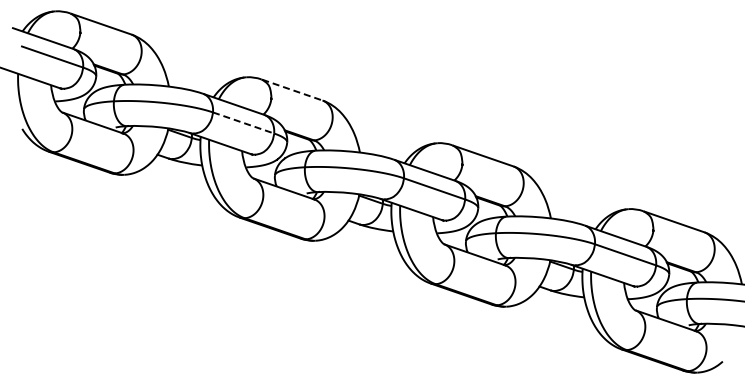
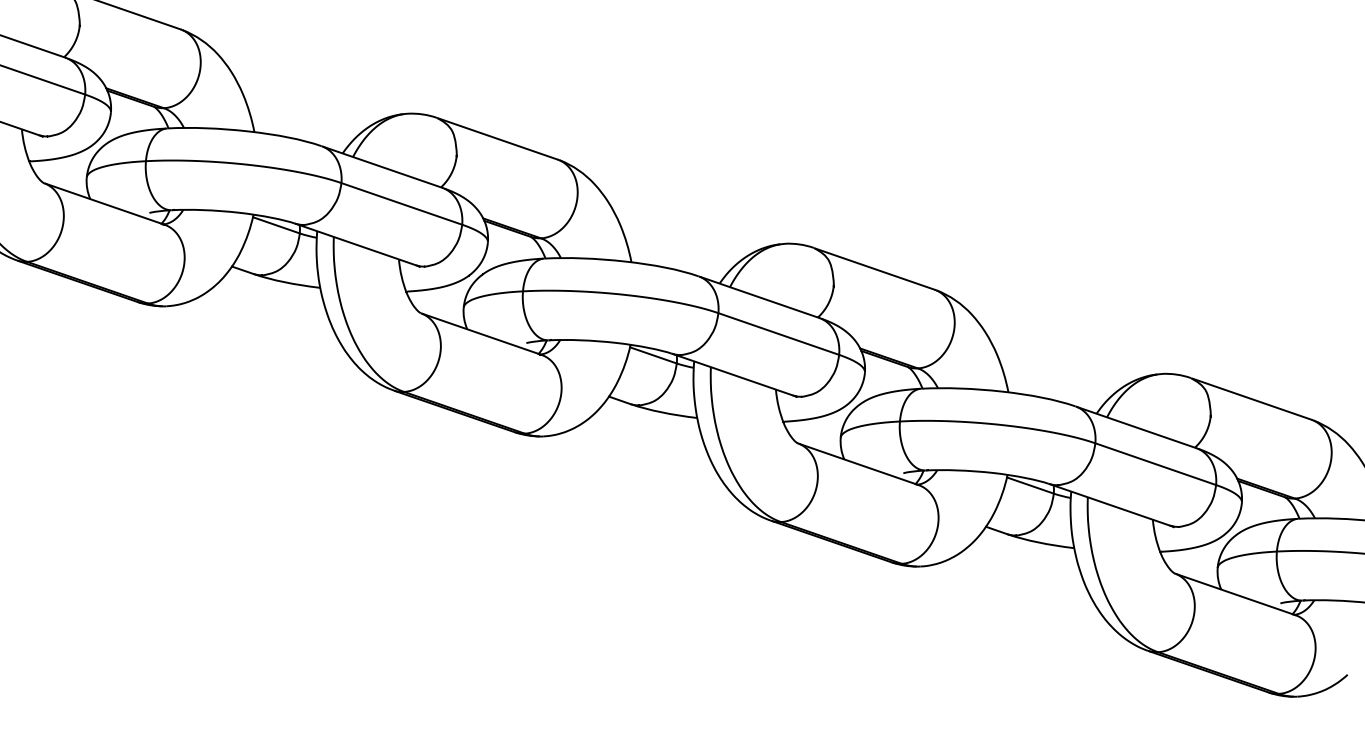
line: (292, 90) -> (498, 139), dashed -> solid
line: (244, 123) -> (403, 204), dashed -> solid

